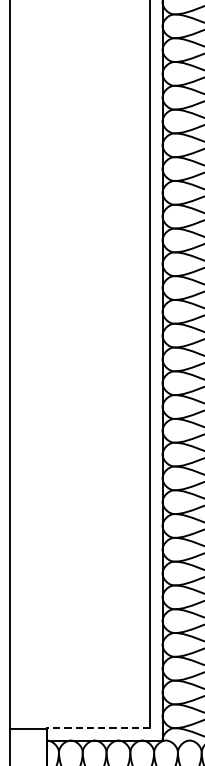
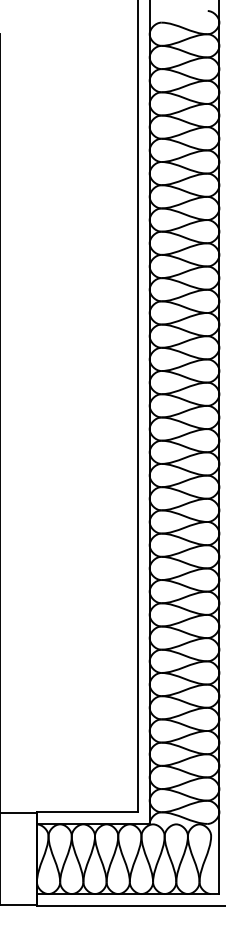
line: (97, 728) -> (86, 812), dashed -> solid

